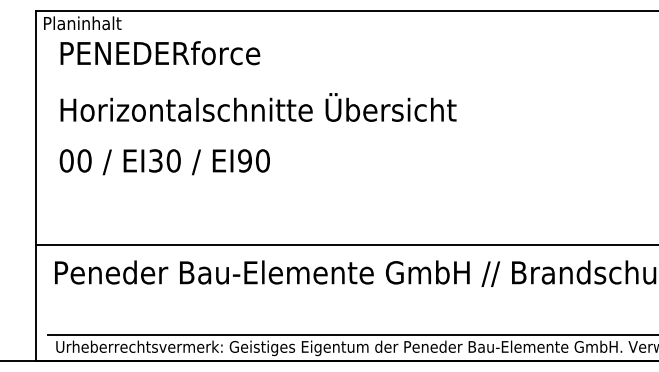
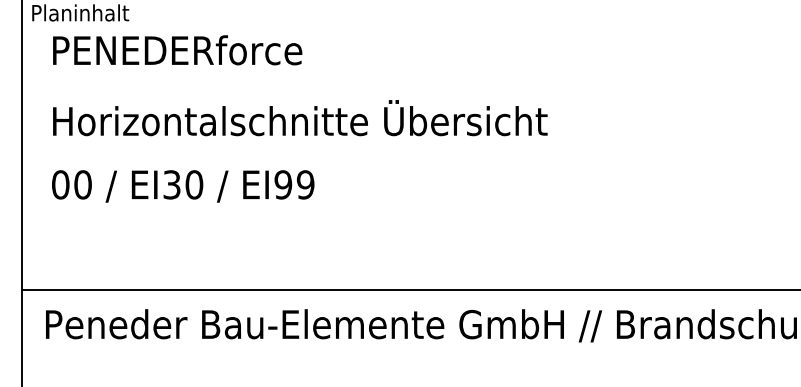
text: (262, 160) -> (305, 184), EI90 -> EI99

